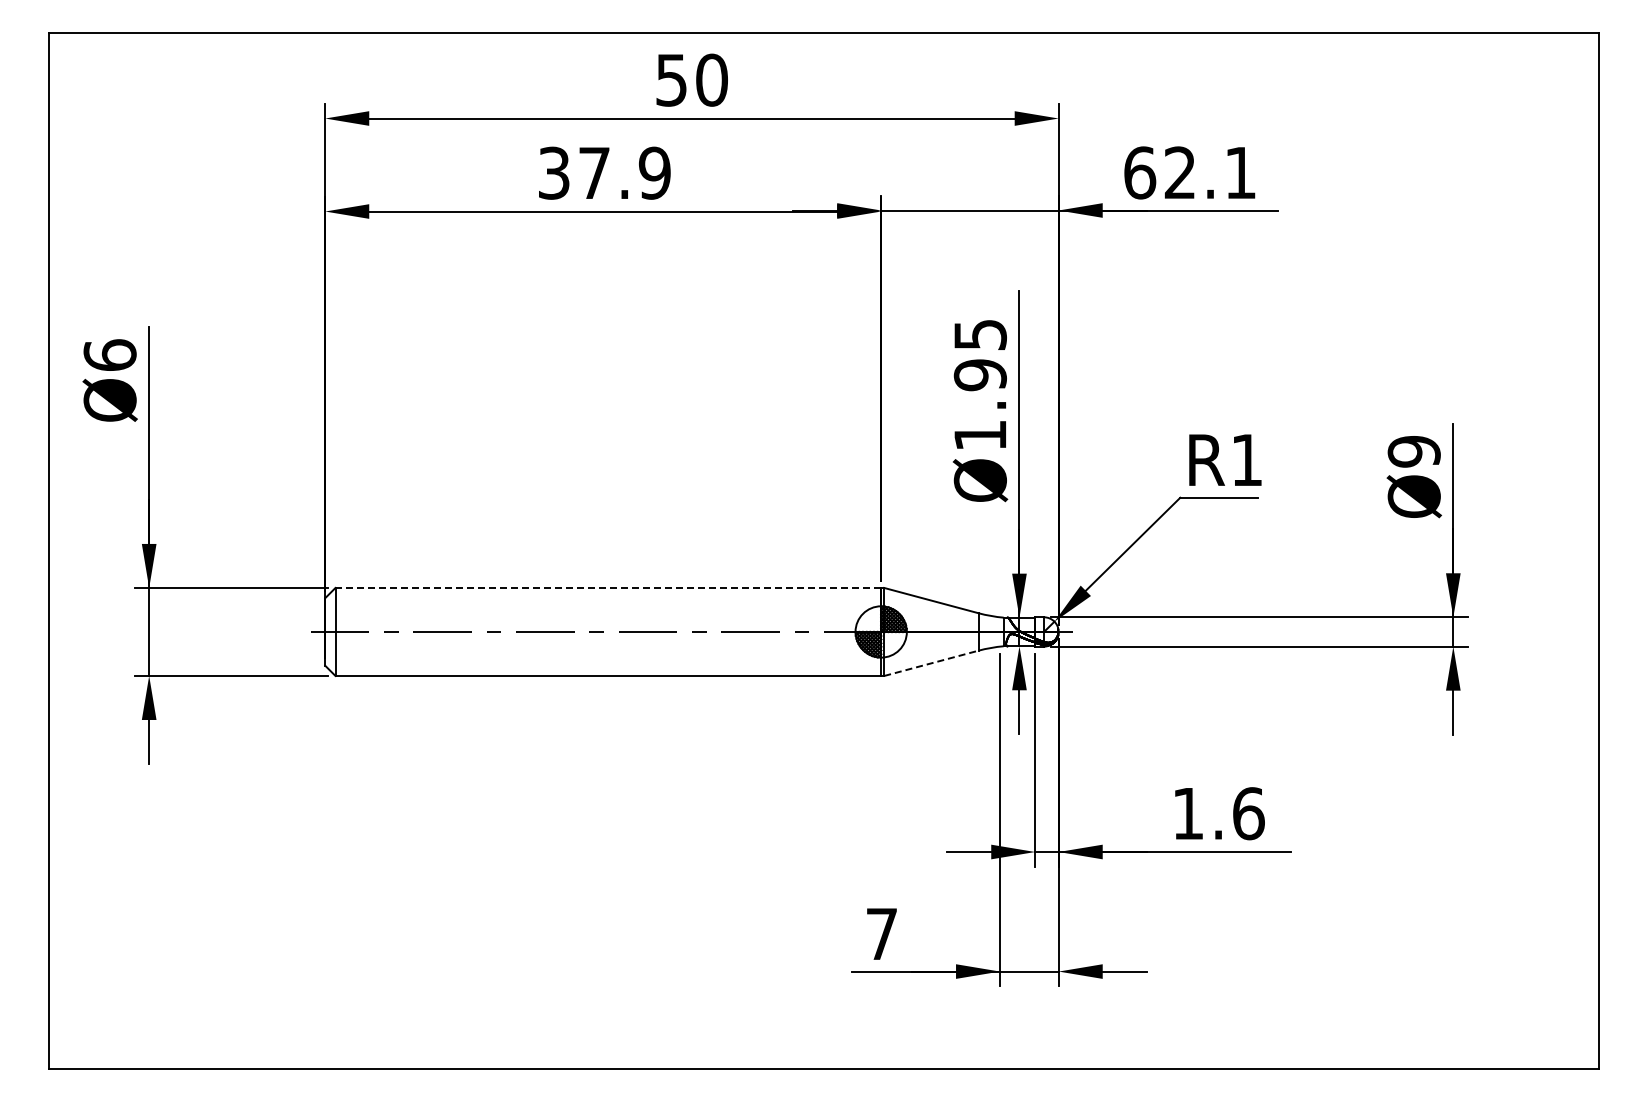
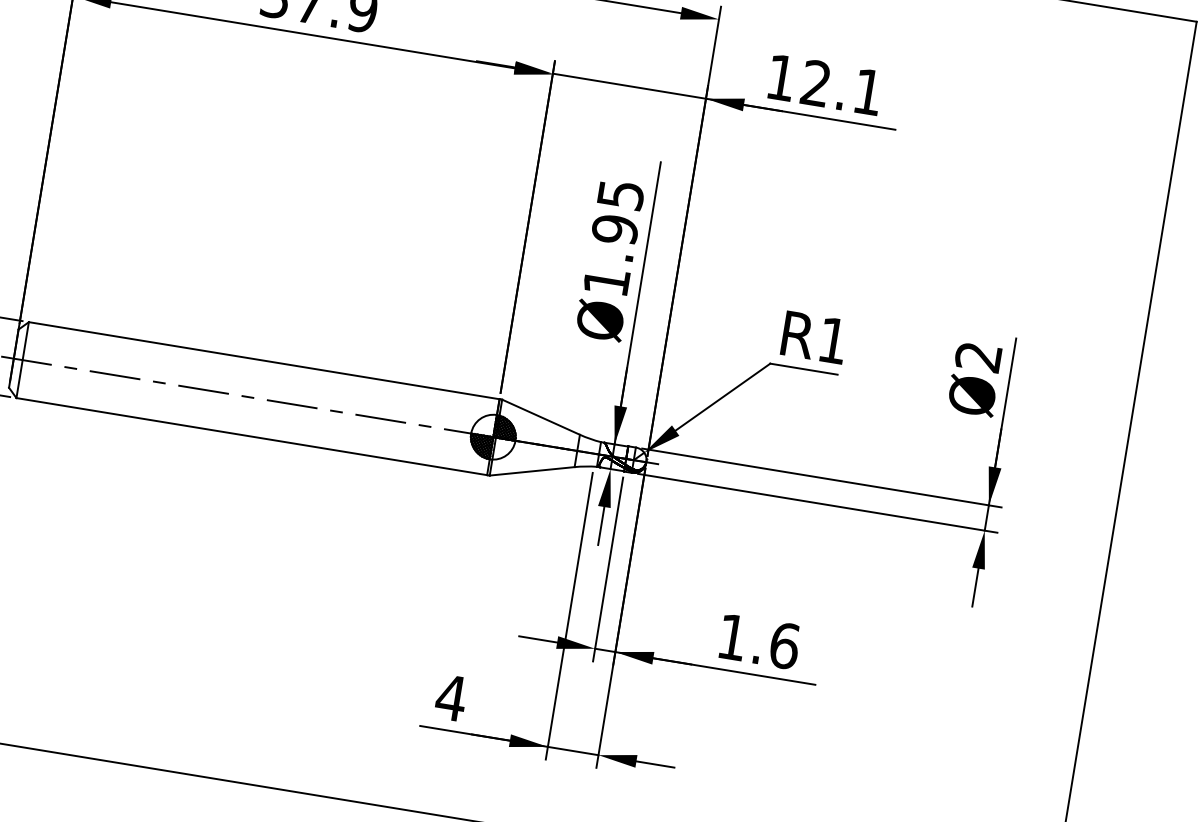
text: (1140, 172) -> (781, 77), 62.1 -> 12.1
text: (1413, 451) -> (977, 356), Ø9 -> Ø2
line: (608, 587) -> (264, 360), dashed -> solid
line: (931, 663) -> (532, 471), dashed -> solid
text: (881, 933) -> (451, 697), 7 -> 4

